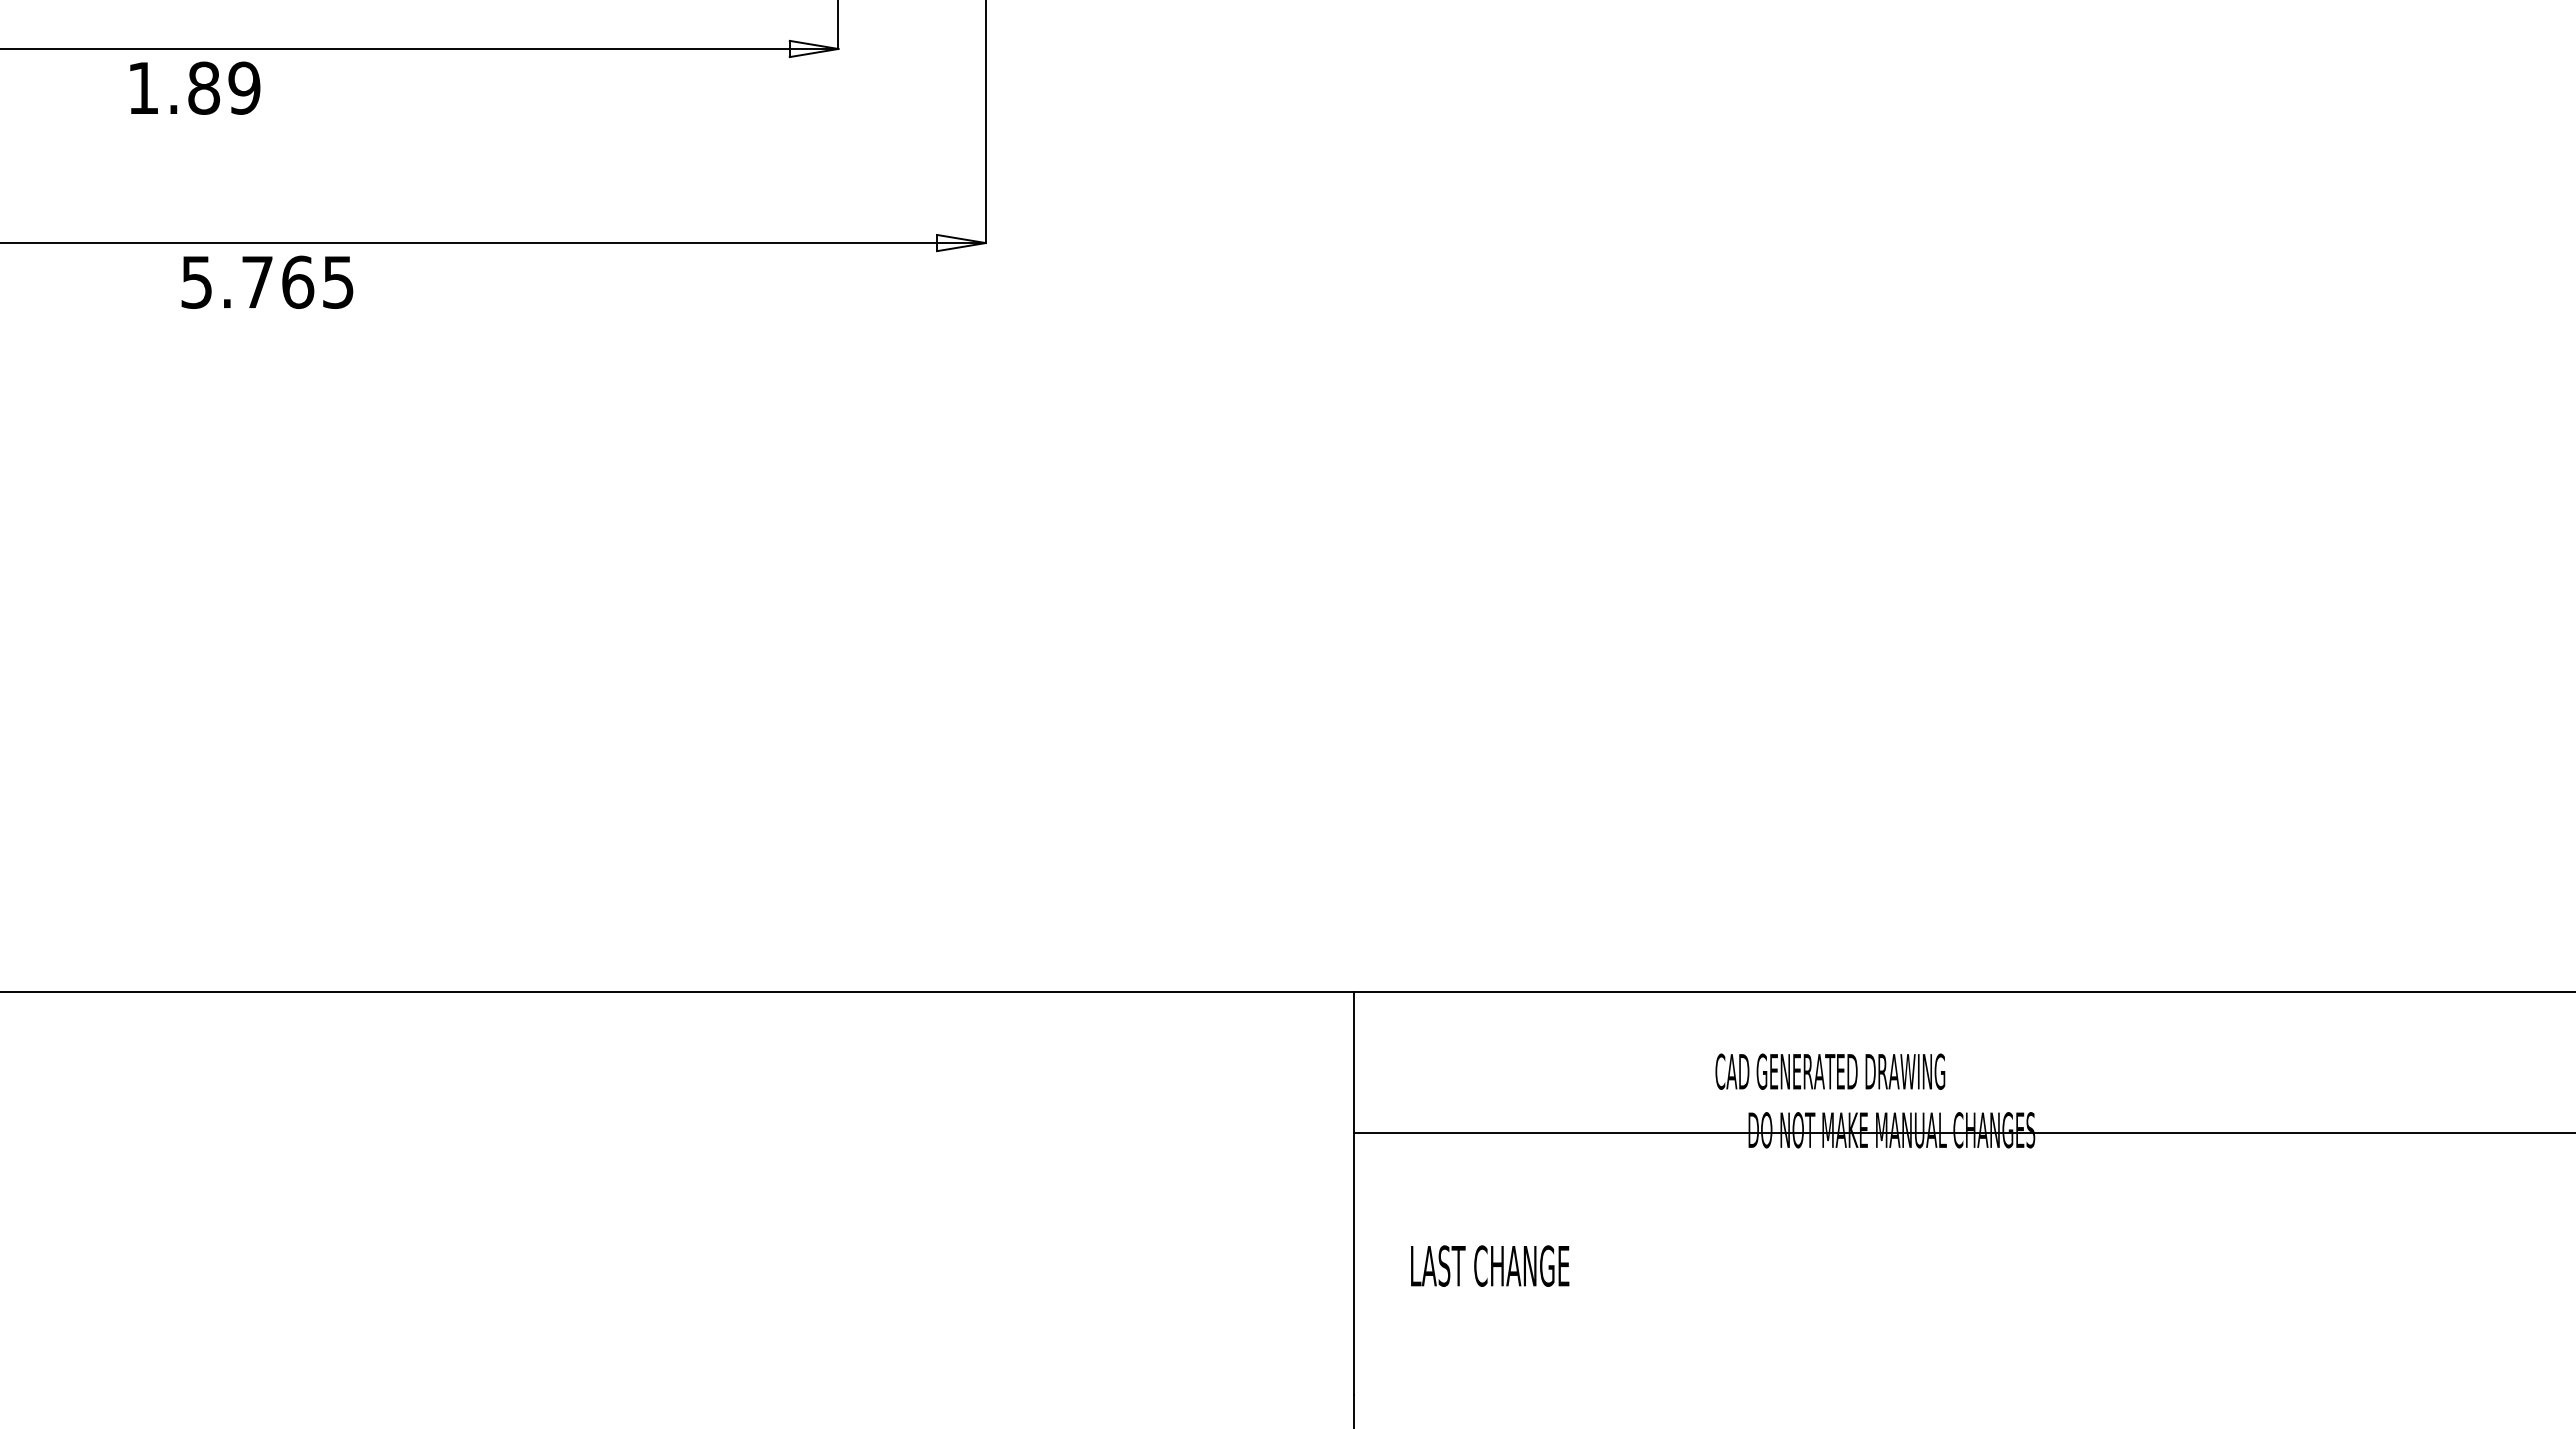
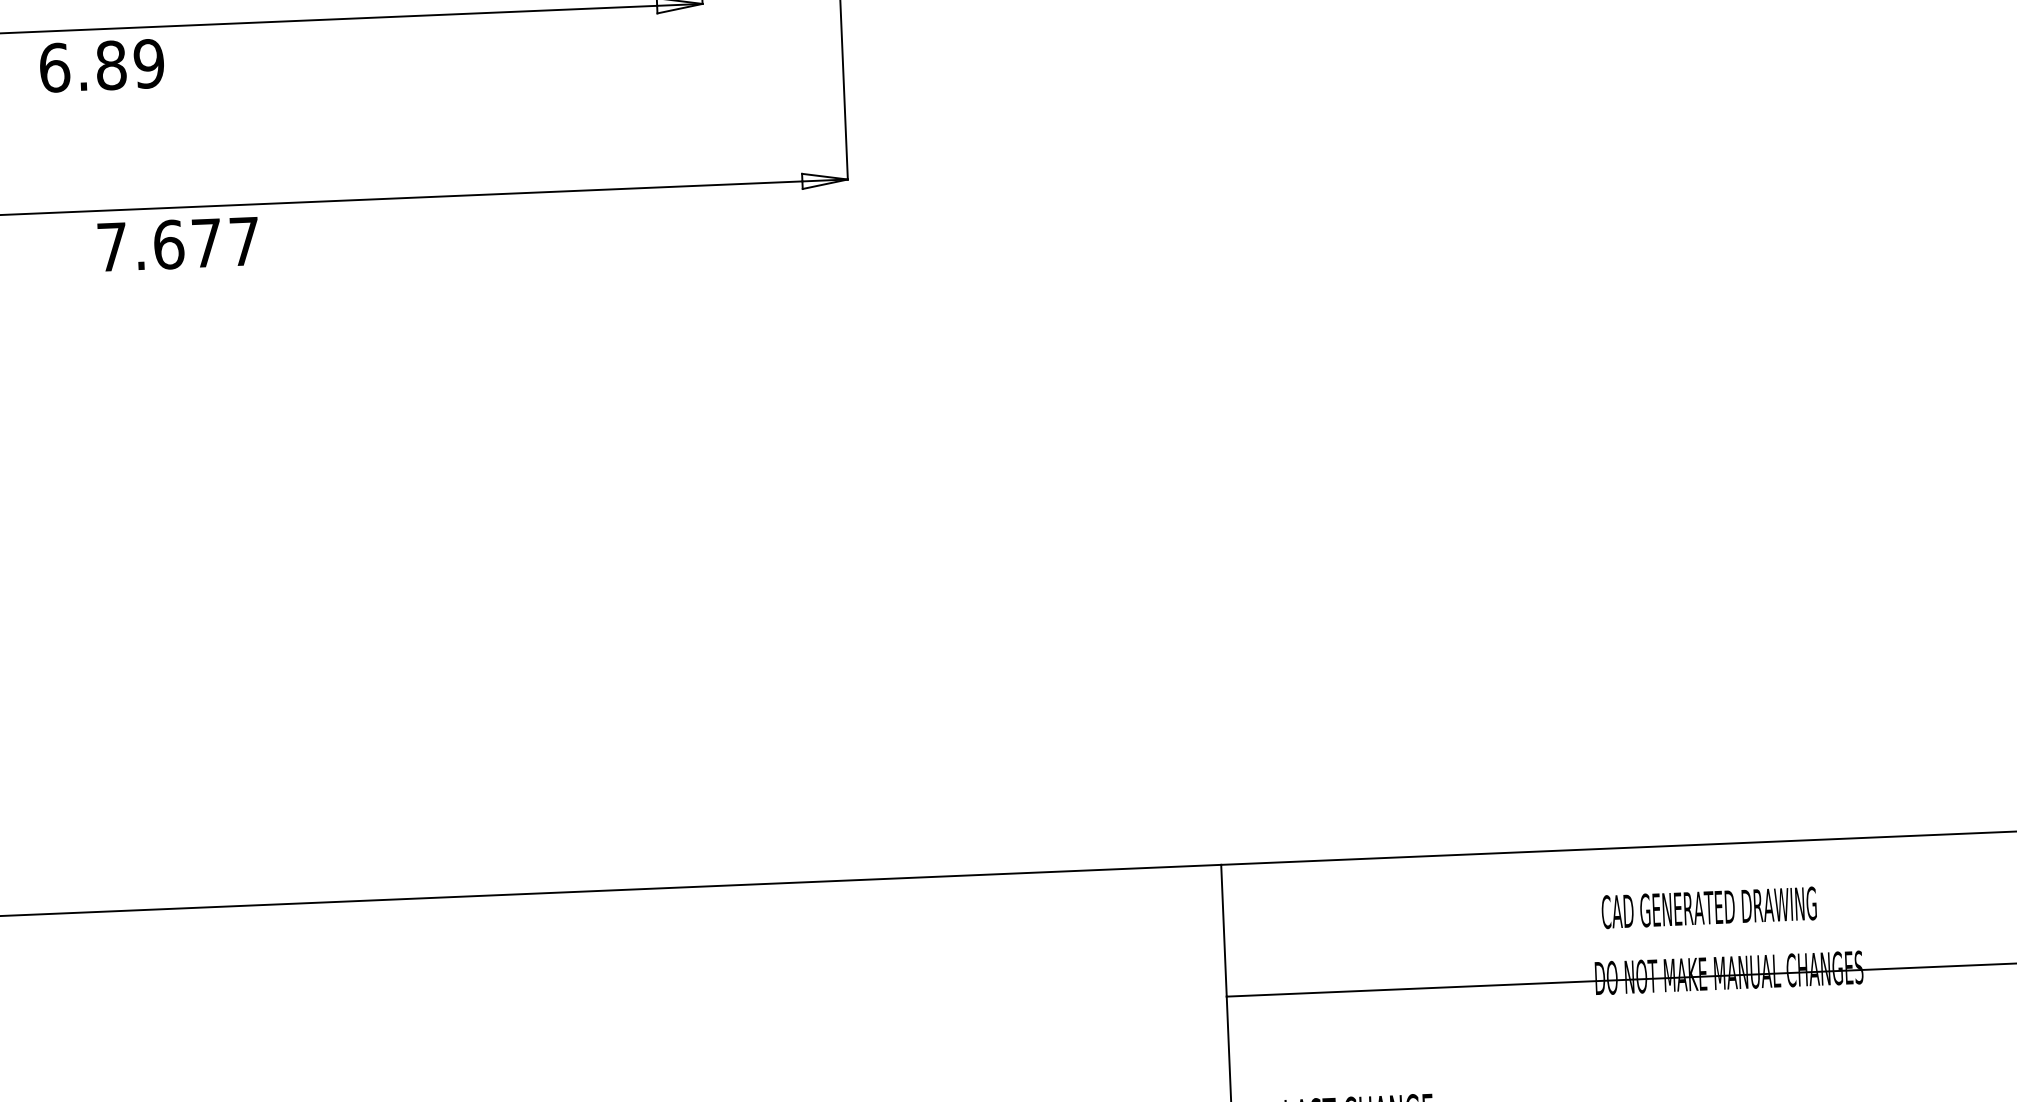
text: (143, 87) -> (54, 67), 1.89 -> 6.89
text: (267, 281) -> (178, 243), 5.765 -> 7.677
text: (1830, 1071) -> (1709, 907), moved

